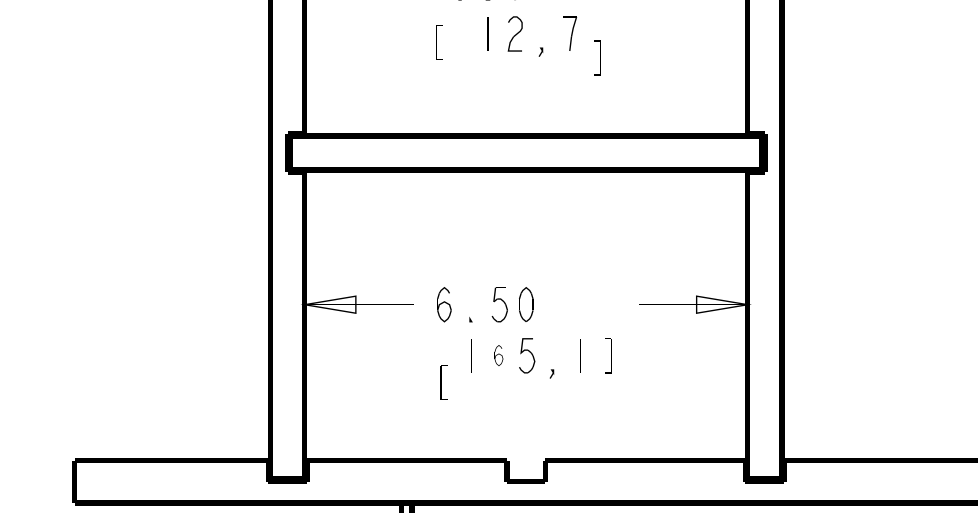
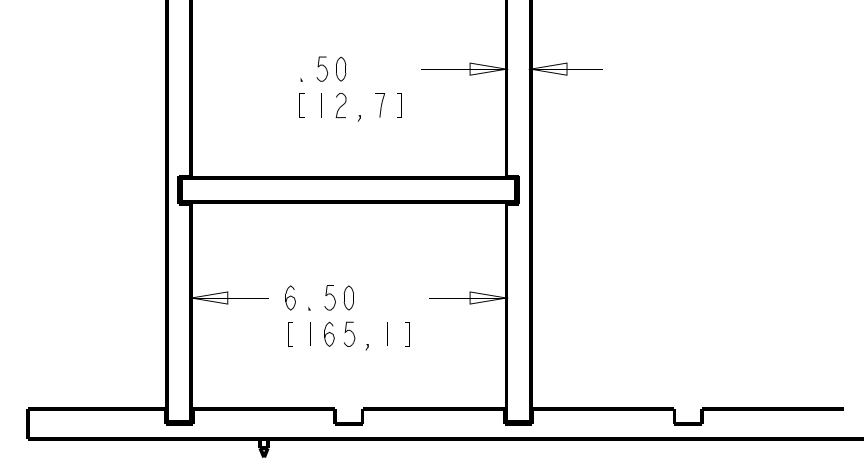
line: (435, 42) -> (299, 105), moved
line: (600, 57) -> (401, 105), moved
part: (498, 354) -> (329, 333), size x1.67
part: (444, 382) -> (290, 334), moved

